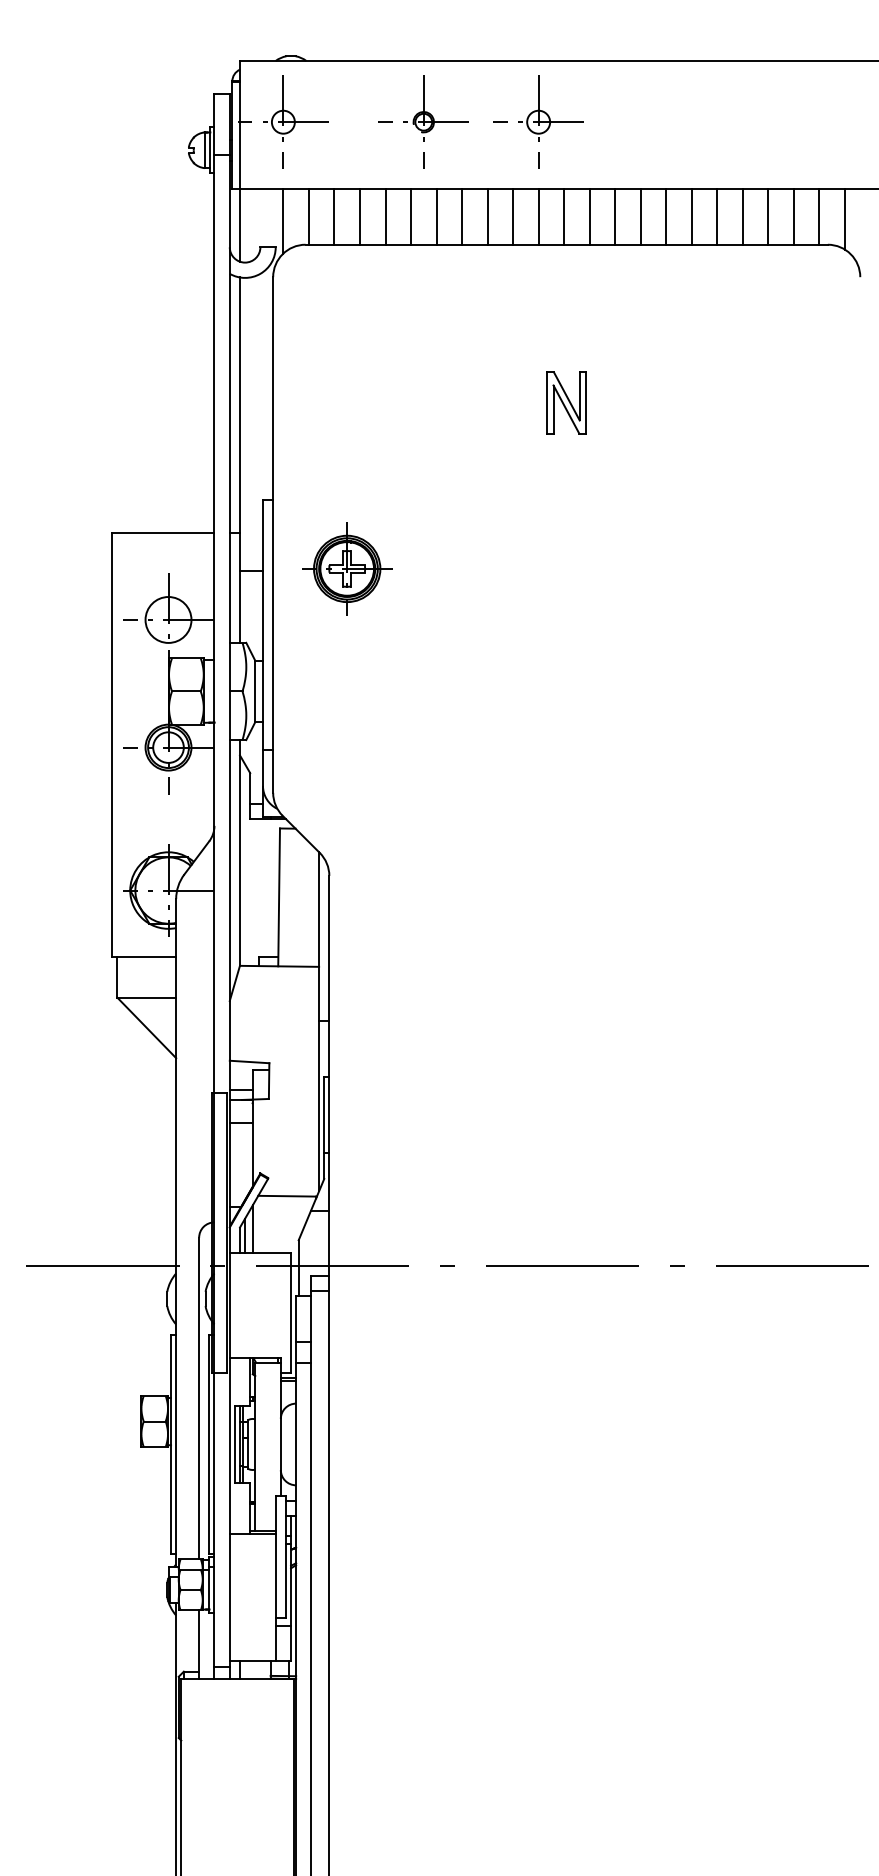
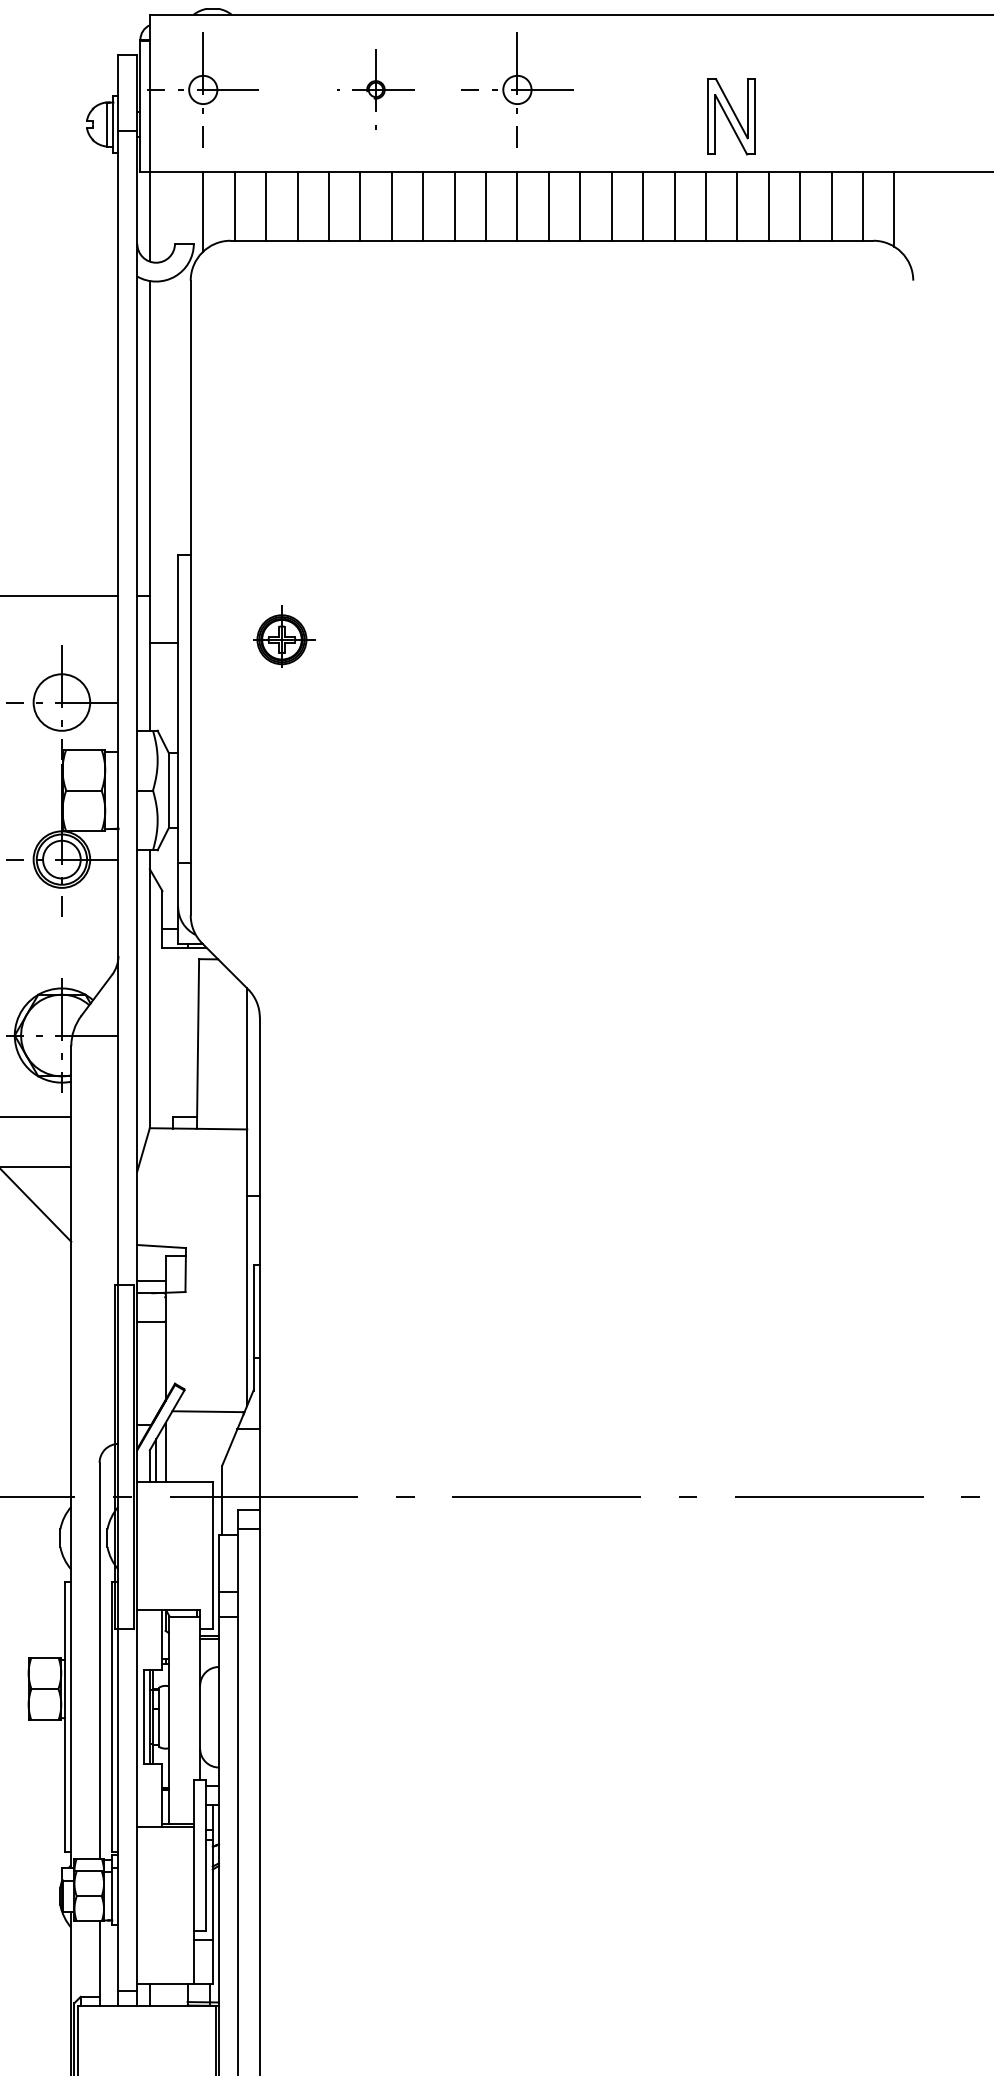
part: (423, 121) -> (375, 89), size x0.7
part: (566, 402) -> (731, 116), moved
part: (347, 568) -> (282, 639), size x0.6

